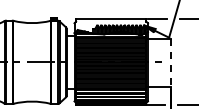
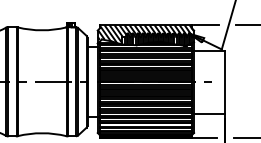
hatch: (110, 26) -> (144, 34), added
line: (171, 62) -> (224, 81), dashed -> solid

